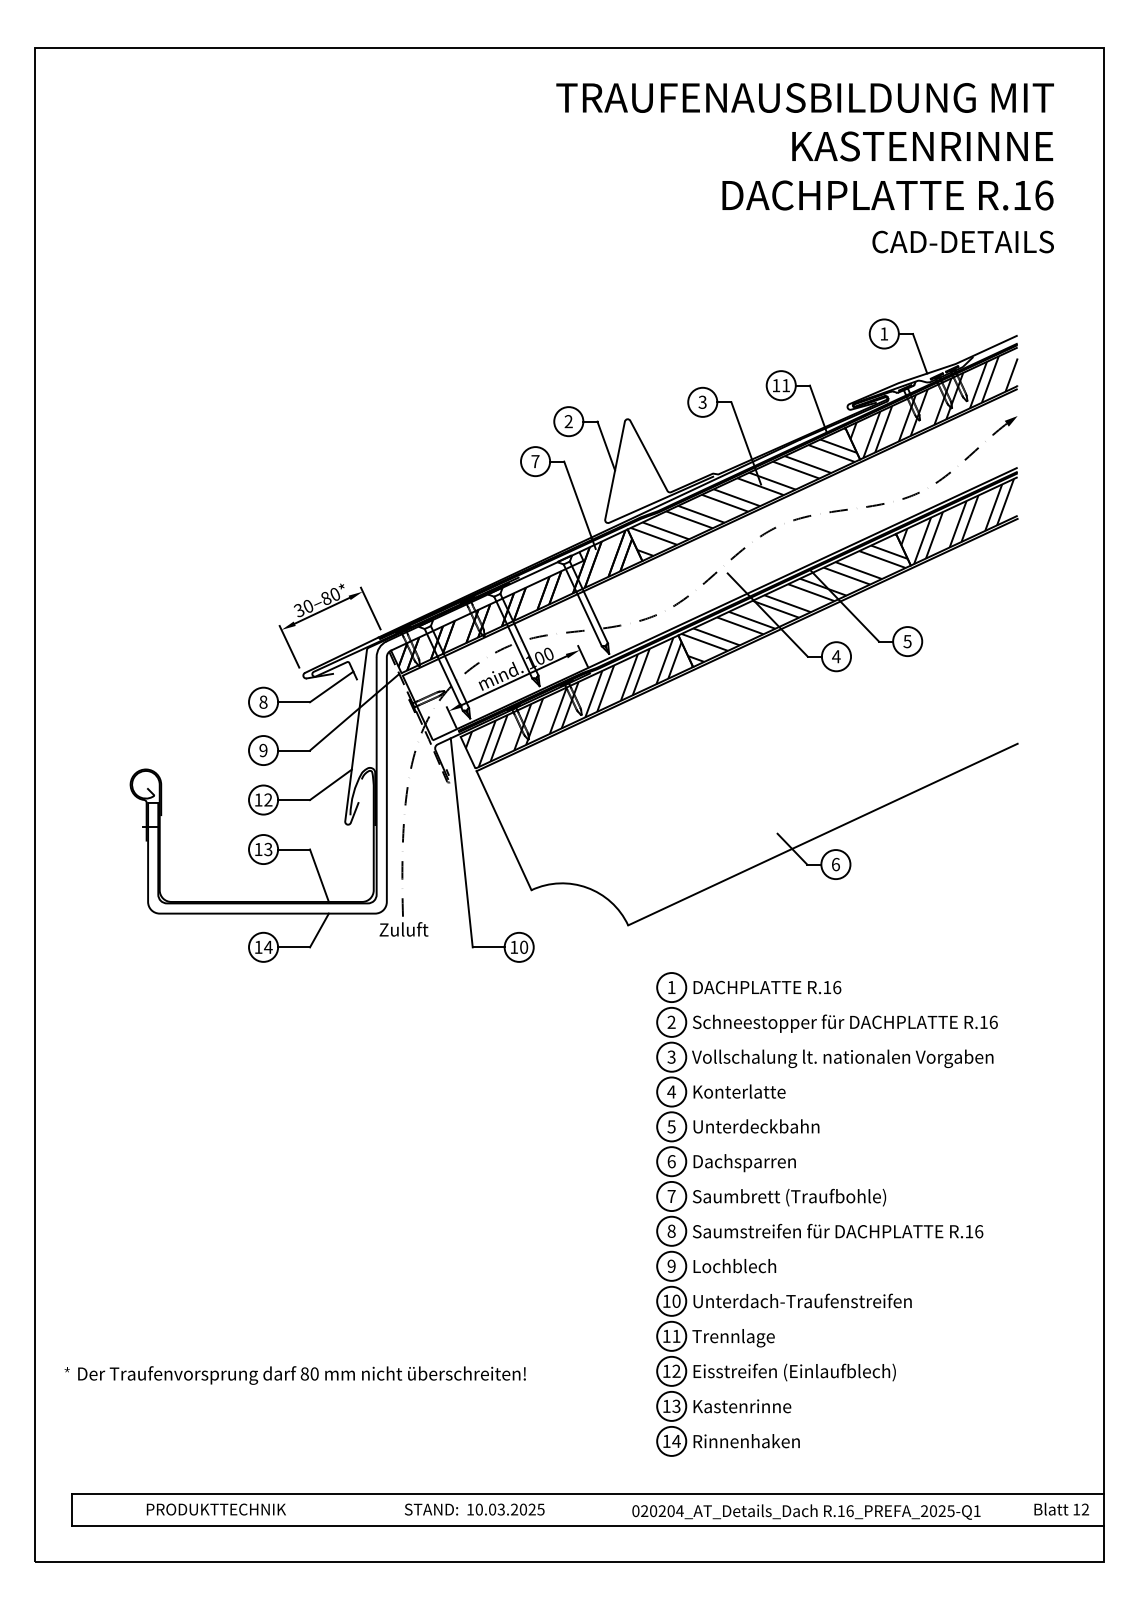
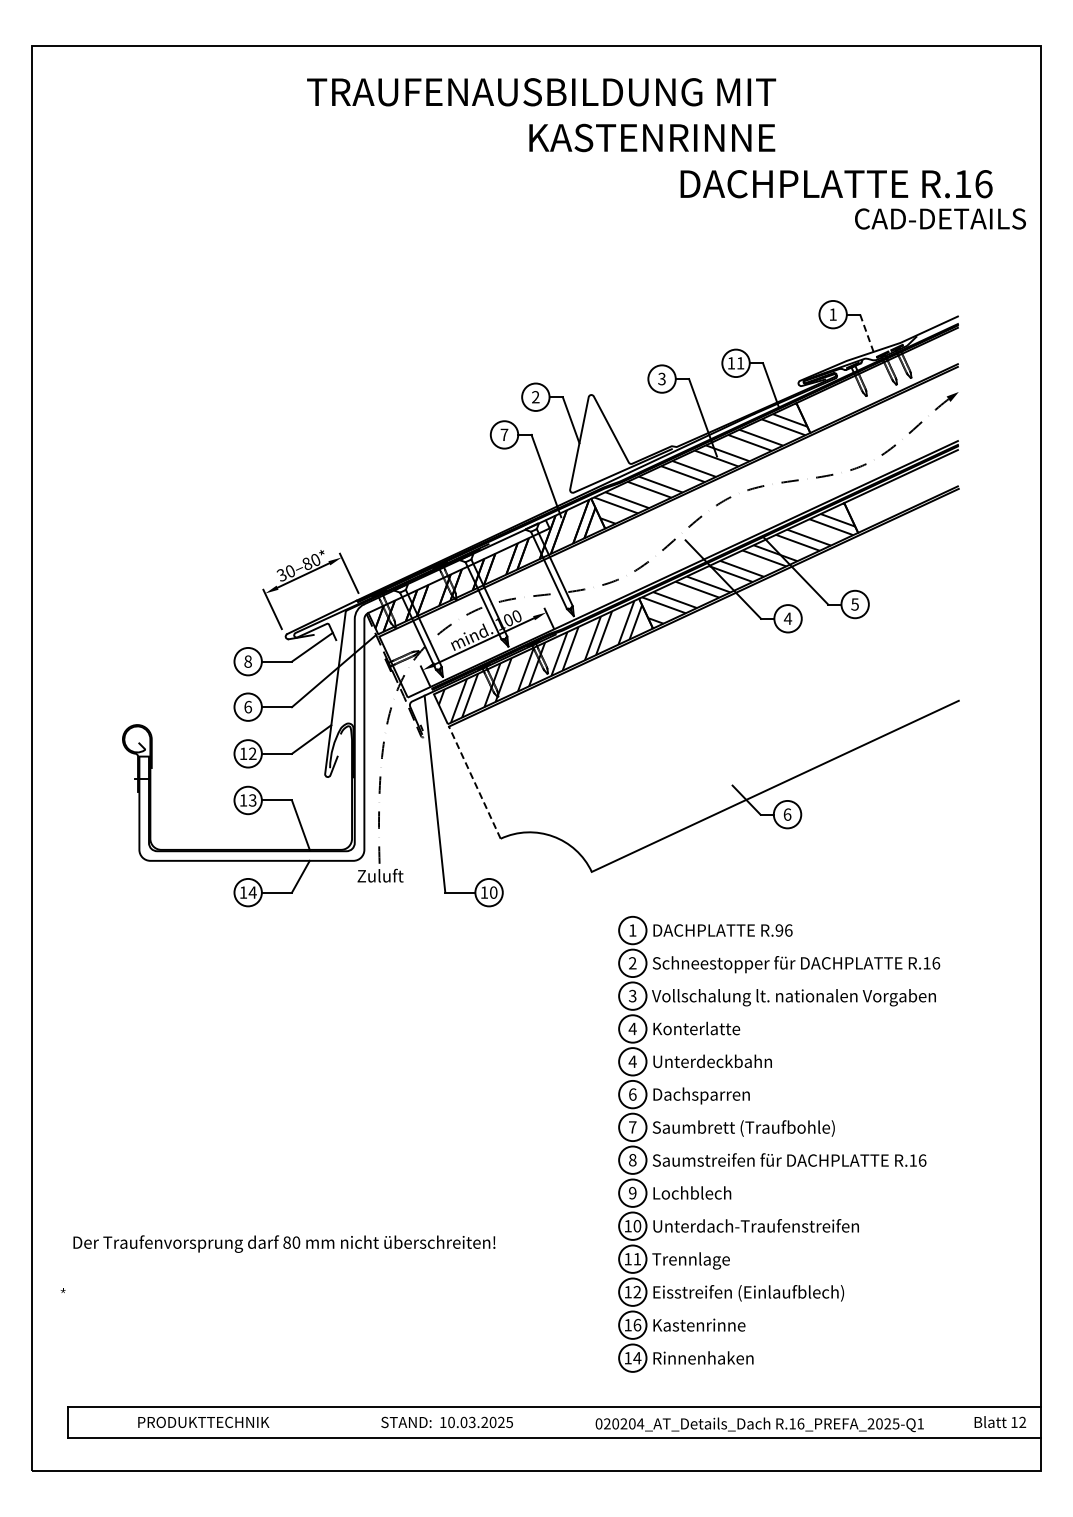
text: (805, 122) -> (541, 115), moved
text: (963, 241) -> (940, 218), moved
line: (919, 353) -> (866, 333), solid -> dashed
hatch: (933, 407) -> (879, 383), removed
hatch: (957, 521) -> (902, 491), removed
text: (263, 749) -> (248, 706), 9 -> 6
line: (503, 830) -> (474, 782), solid -> dashed
text: (827, 987) -> (779, 930), R.16 -> R.96
text: (671, 1126) -> (632, 1061), 5 -> 4
text: (302, 1374) -> (284, 1243), moved
text: (676, 1405) -> (637, 1324), 13 -> 16

